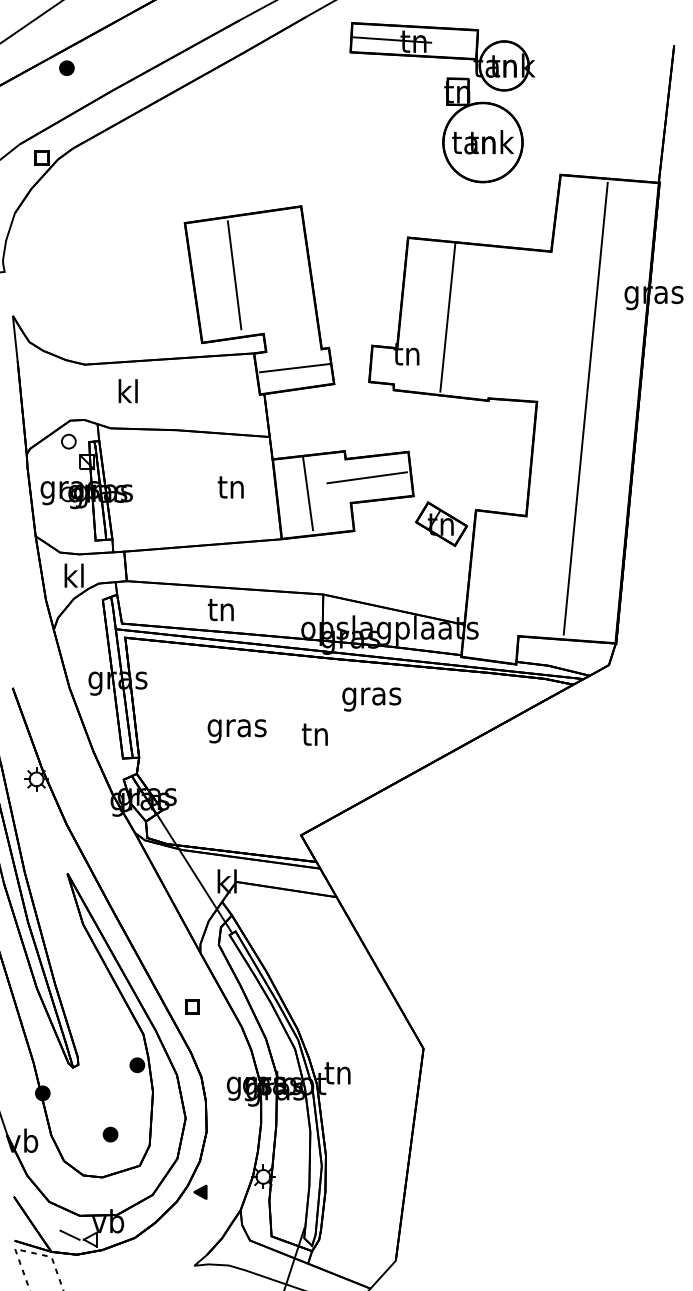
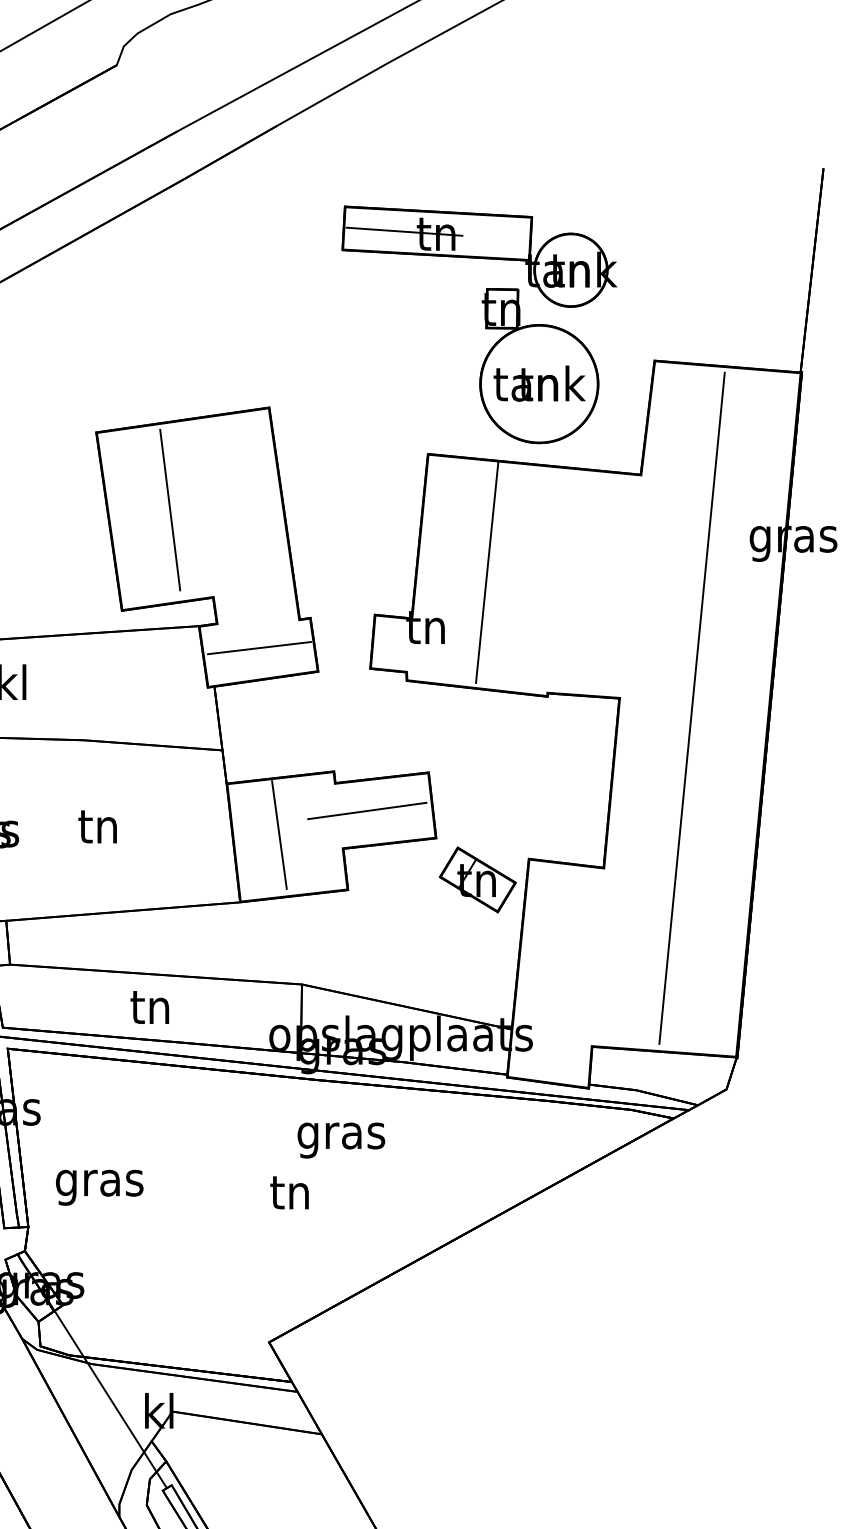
part: (442, 102) -> (479, 324), moved
text: (230, 487) -> (97, 826), moved
text: (371, 699) -> (340, 1140), moved
text: (236, 731) -> (98, 1188), moved

